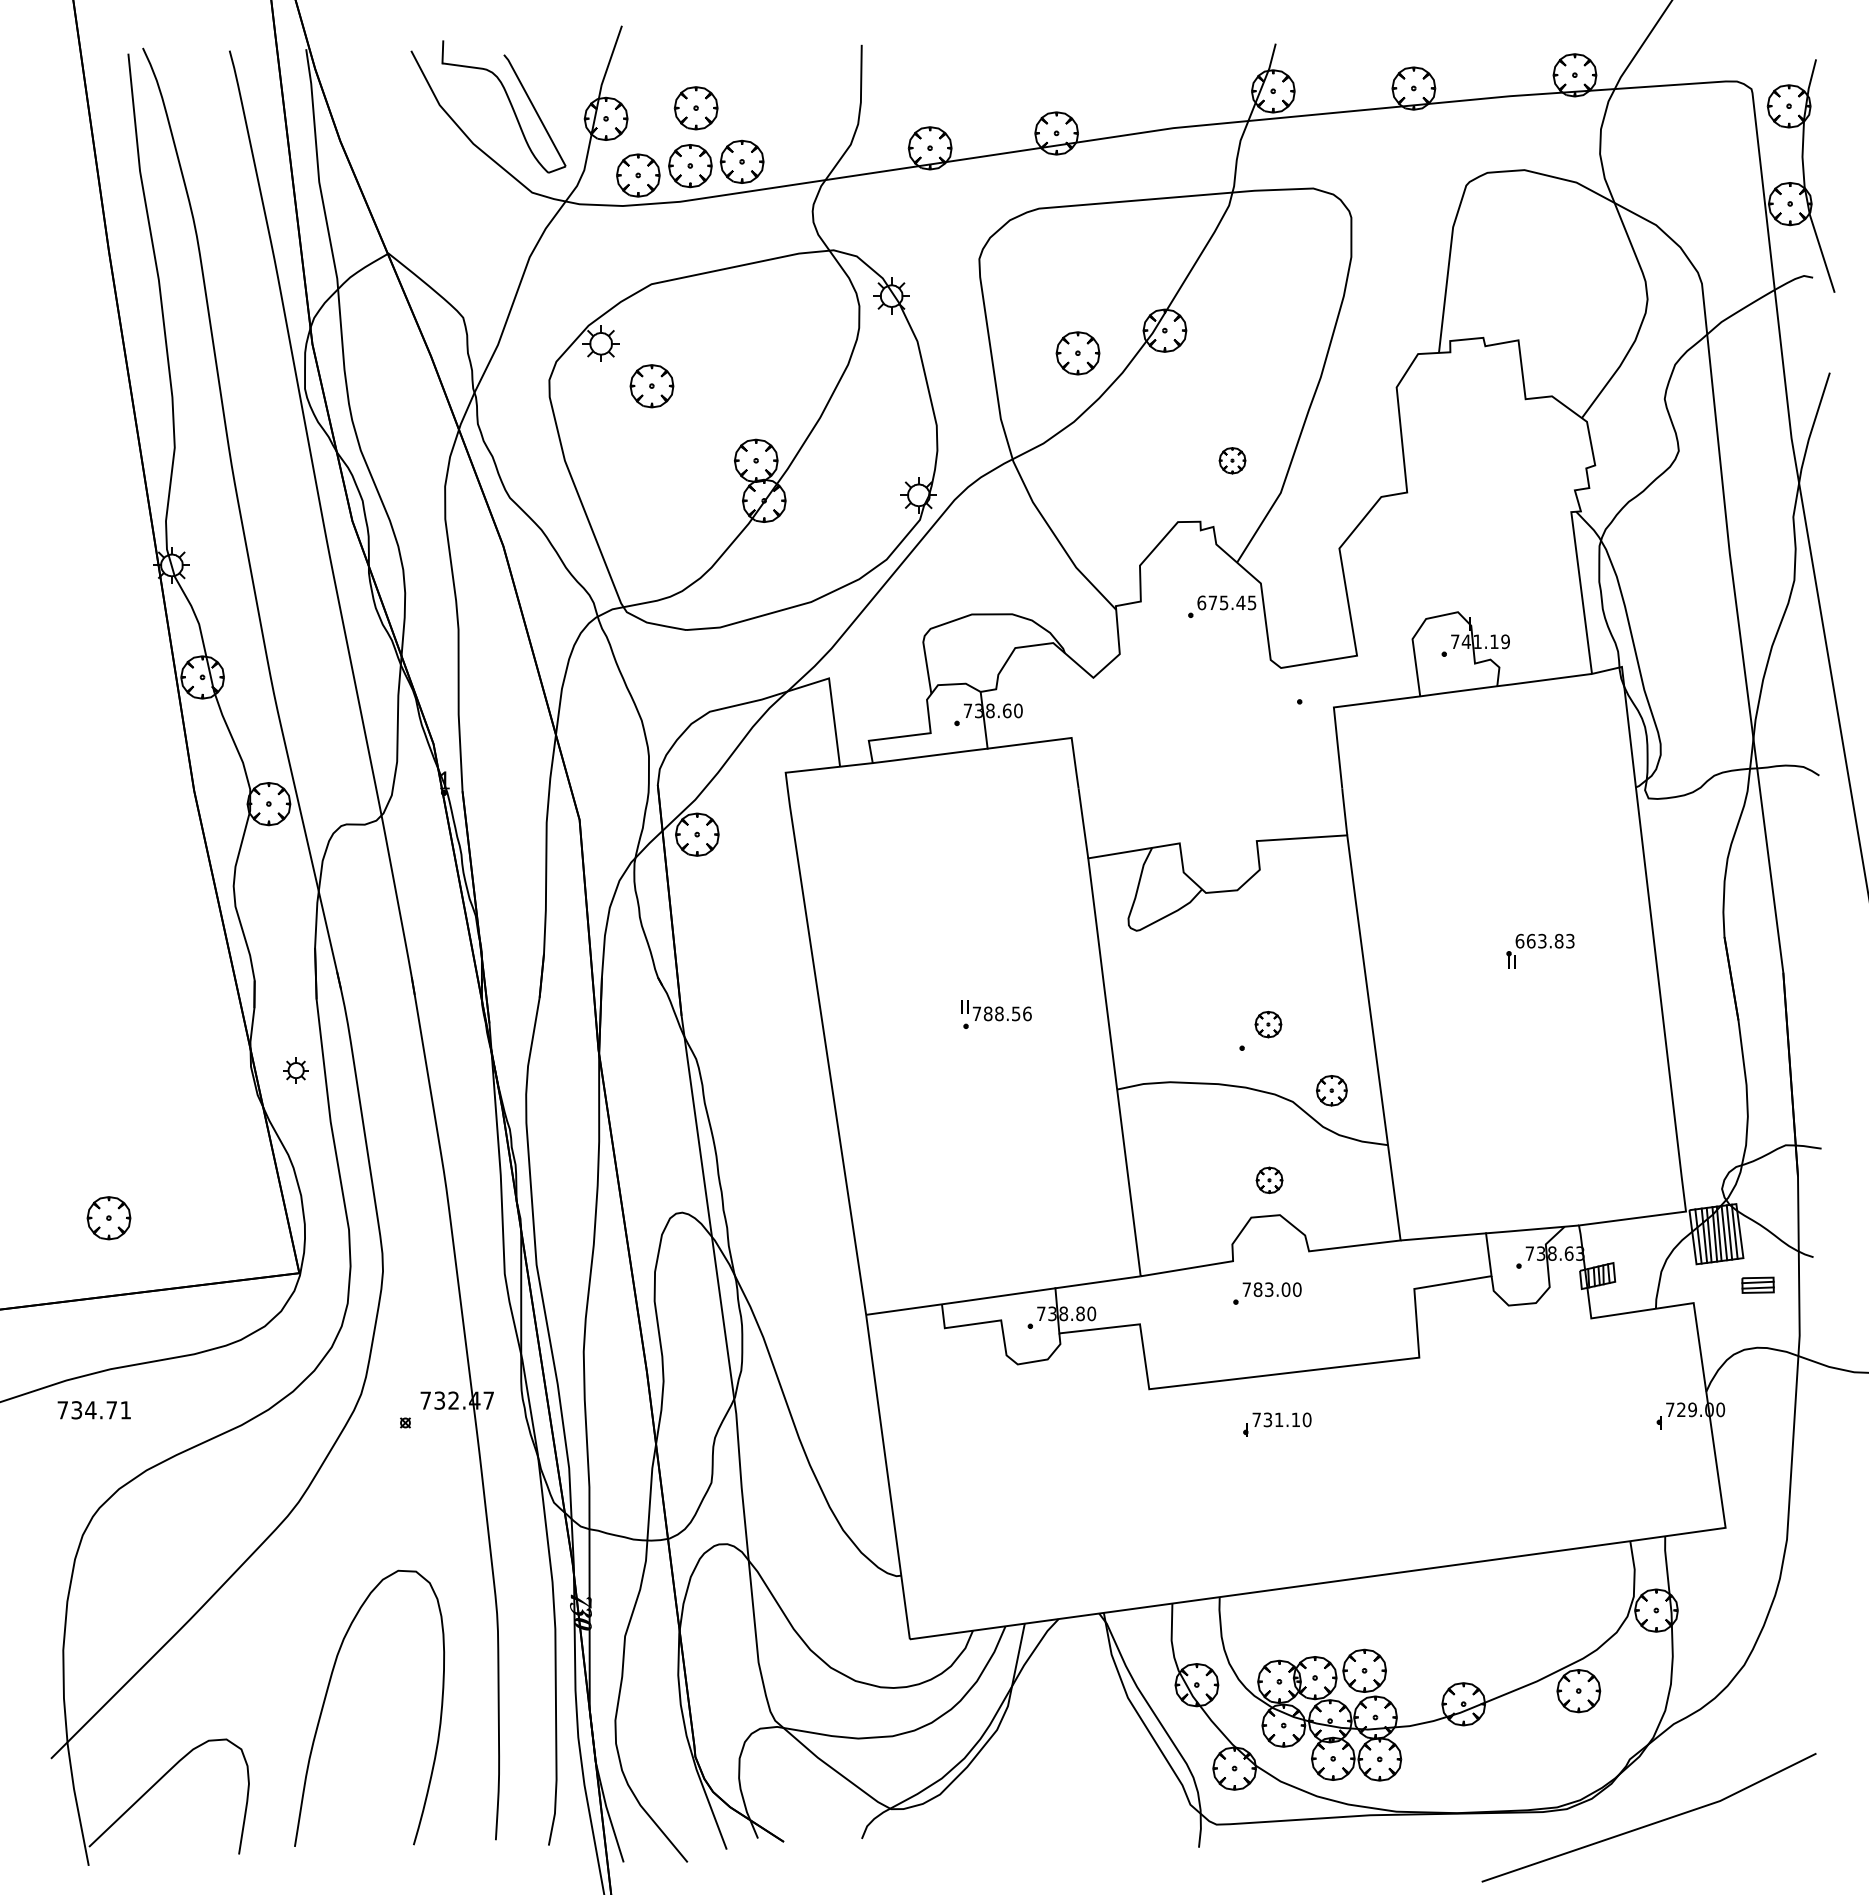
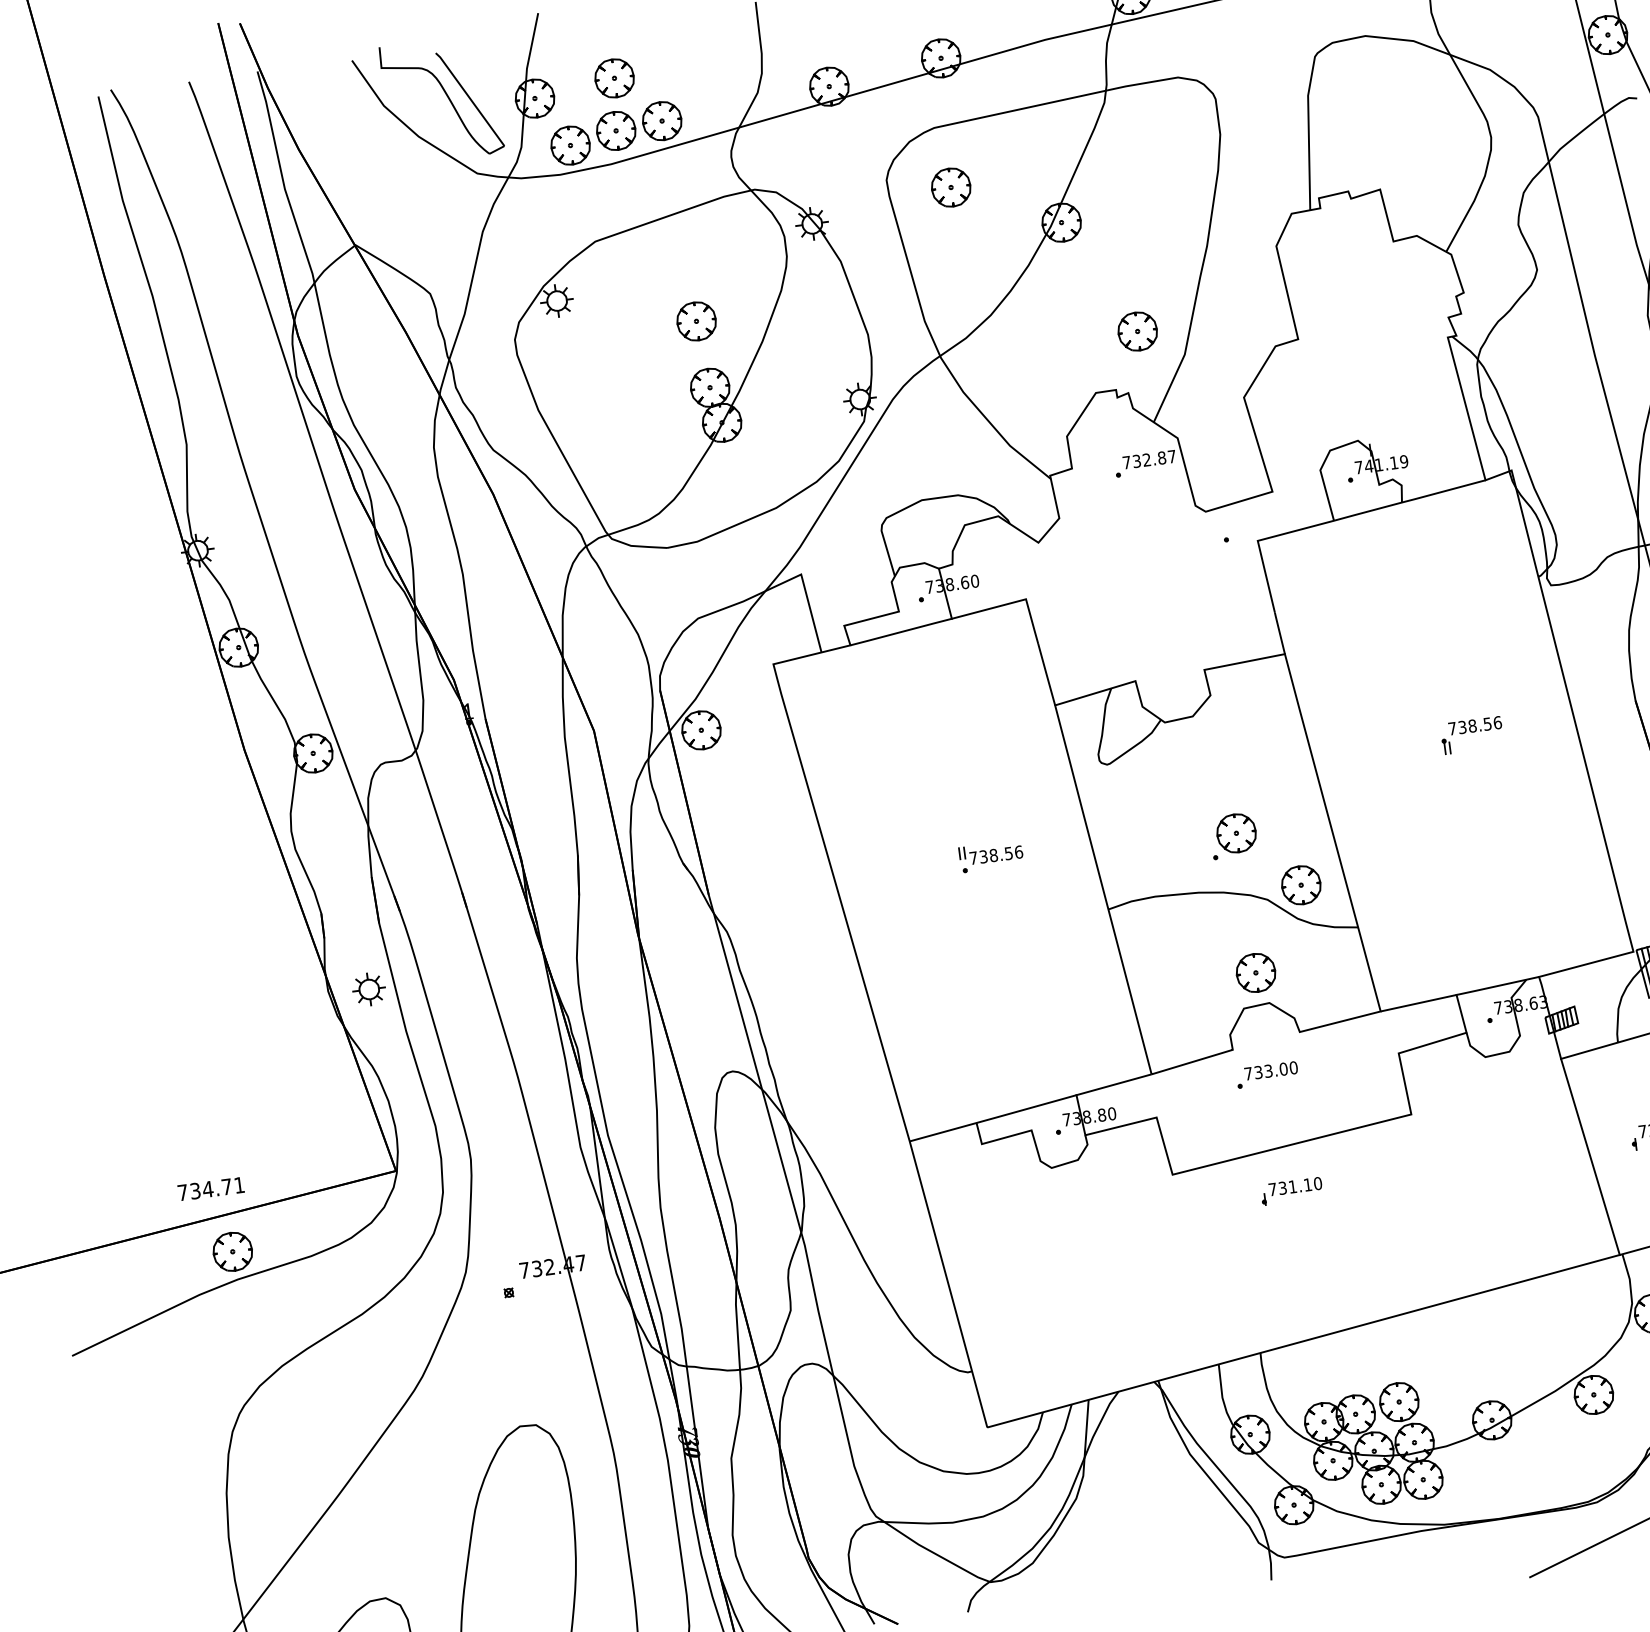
part: (1077, 353) -> (950, 187), moved
part: (651, 386) -> (696, 321), moved
part: (1232, 460) -> (1137, 331), size x1.67
text: (1226, 602) -> (1149, 459), 675.45 -> 732.87
text: (1544, 940) -> (1474, 725), 663.83 -> 738.56
text: (987, 1013) -> (983, 856), 788.56 -> 738.56
part: (1268, 1024) -> (1236, 833), size x1.67
part: (295, 1070) -> (368, 989), size x1.43
part: (1331, 1090) -> (1300, 885), size x1.43
part: (1269, 1180) -> (1255, 973), size x1.67
part: (108, 1218) -> (232, 1252), moved
text: (1257, 1289) -> (1258, 1072), 783.00 -> 733.00
text: (93, 1410) -> (210, 1189), moved
line: (1609, 1429) -> (1590, 1156), added

